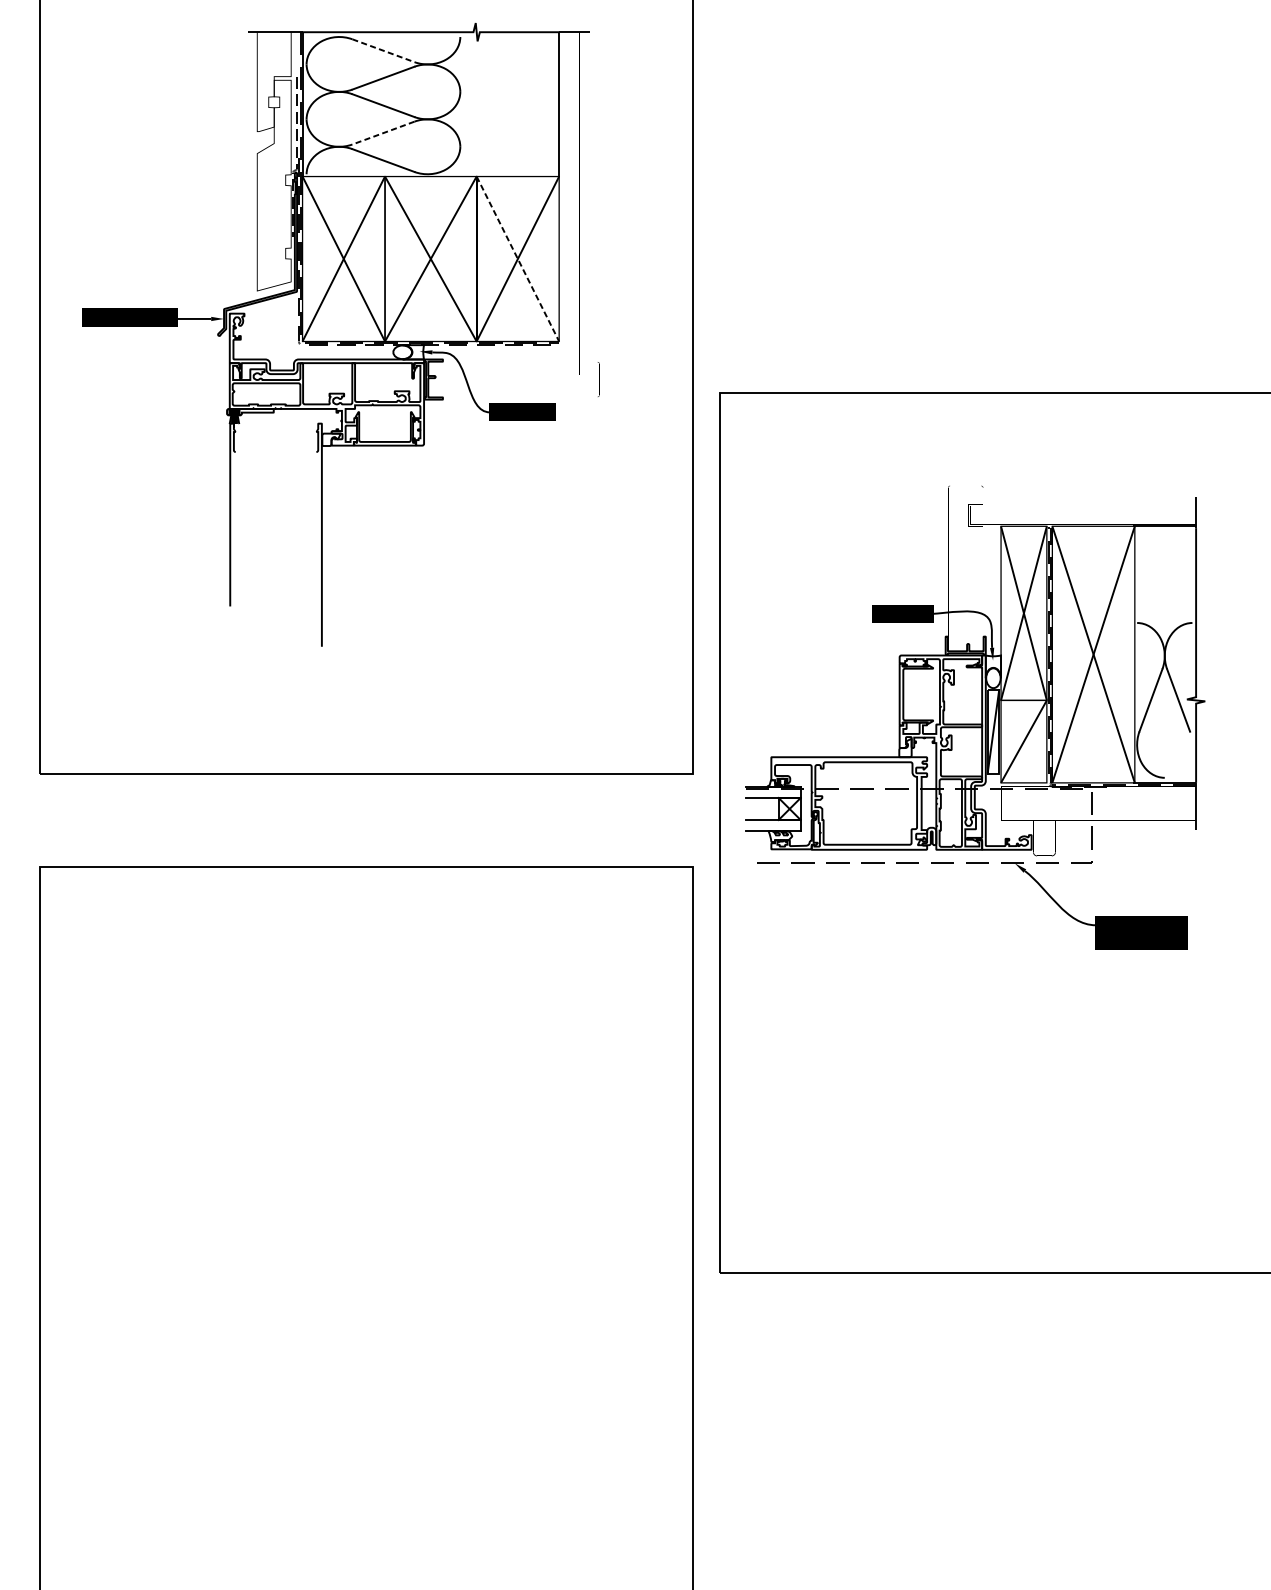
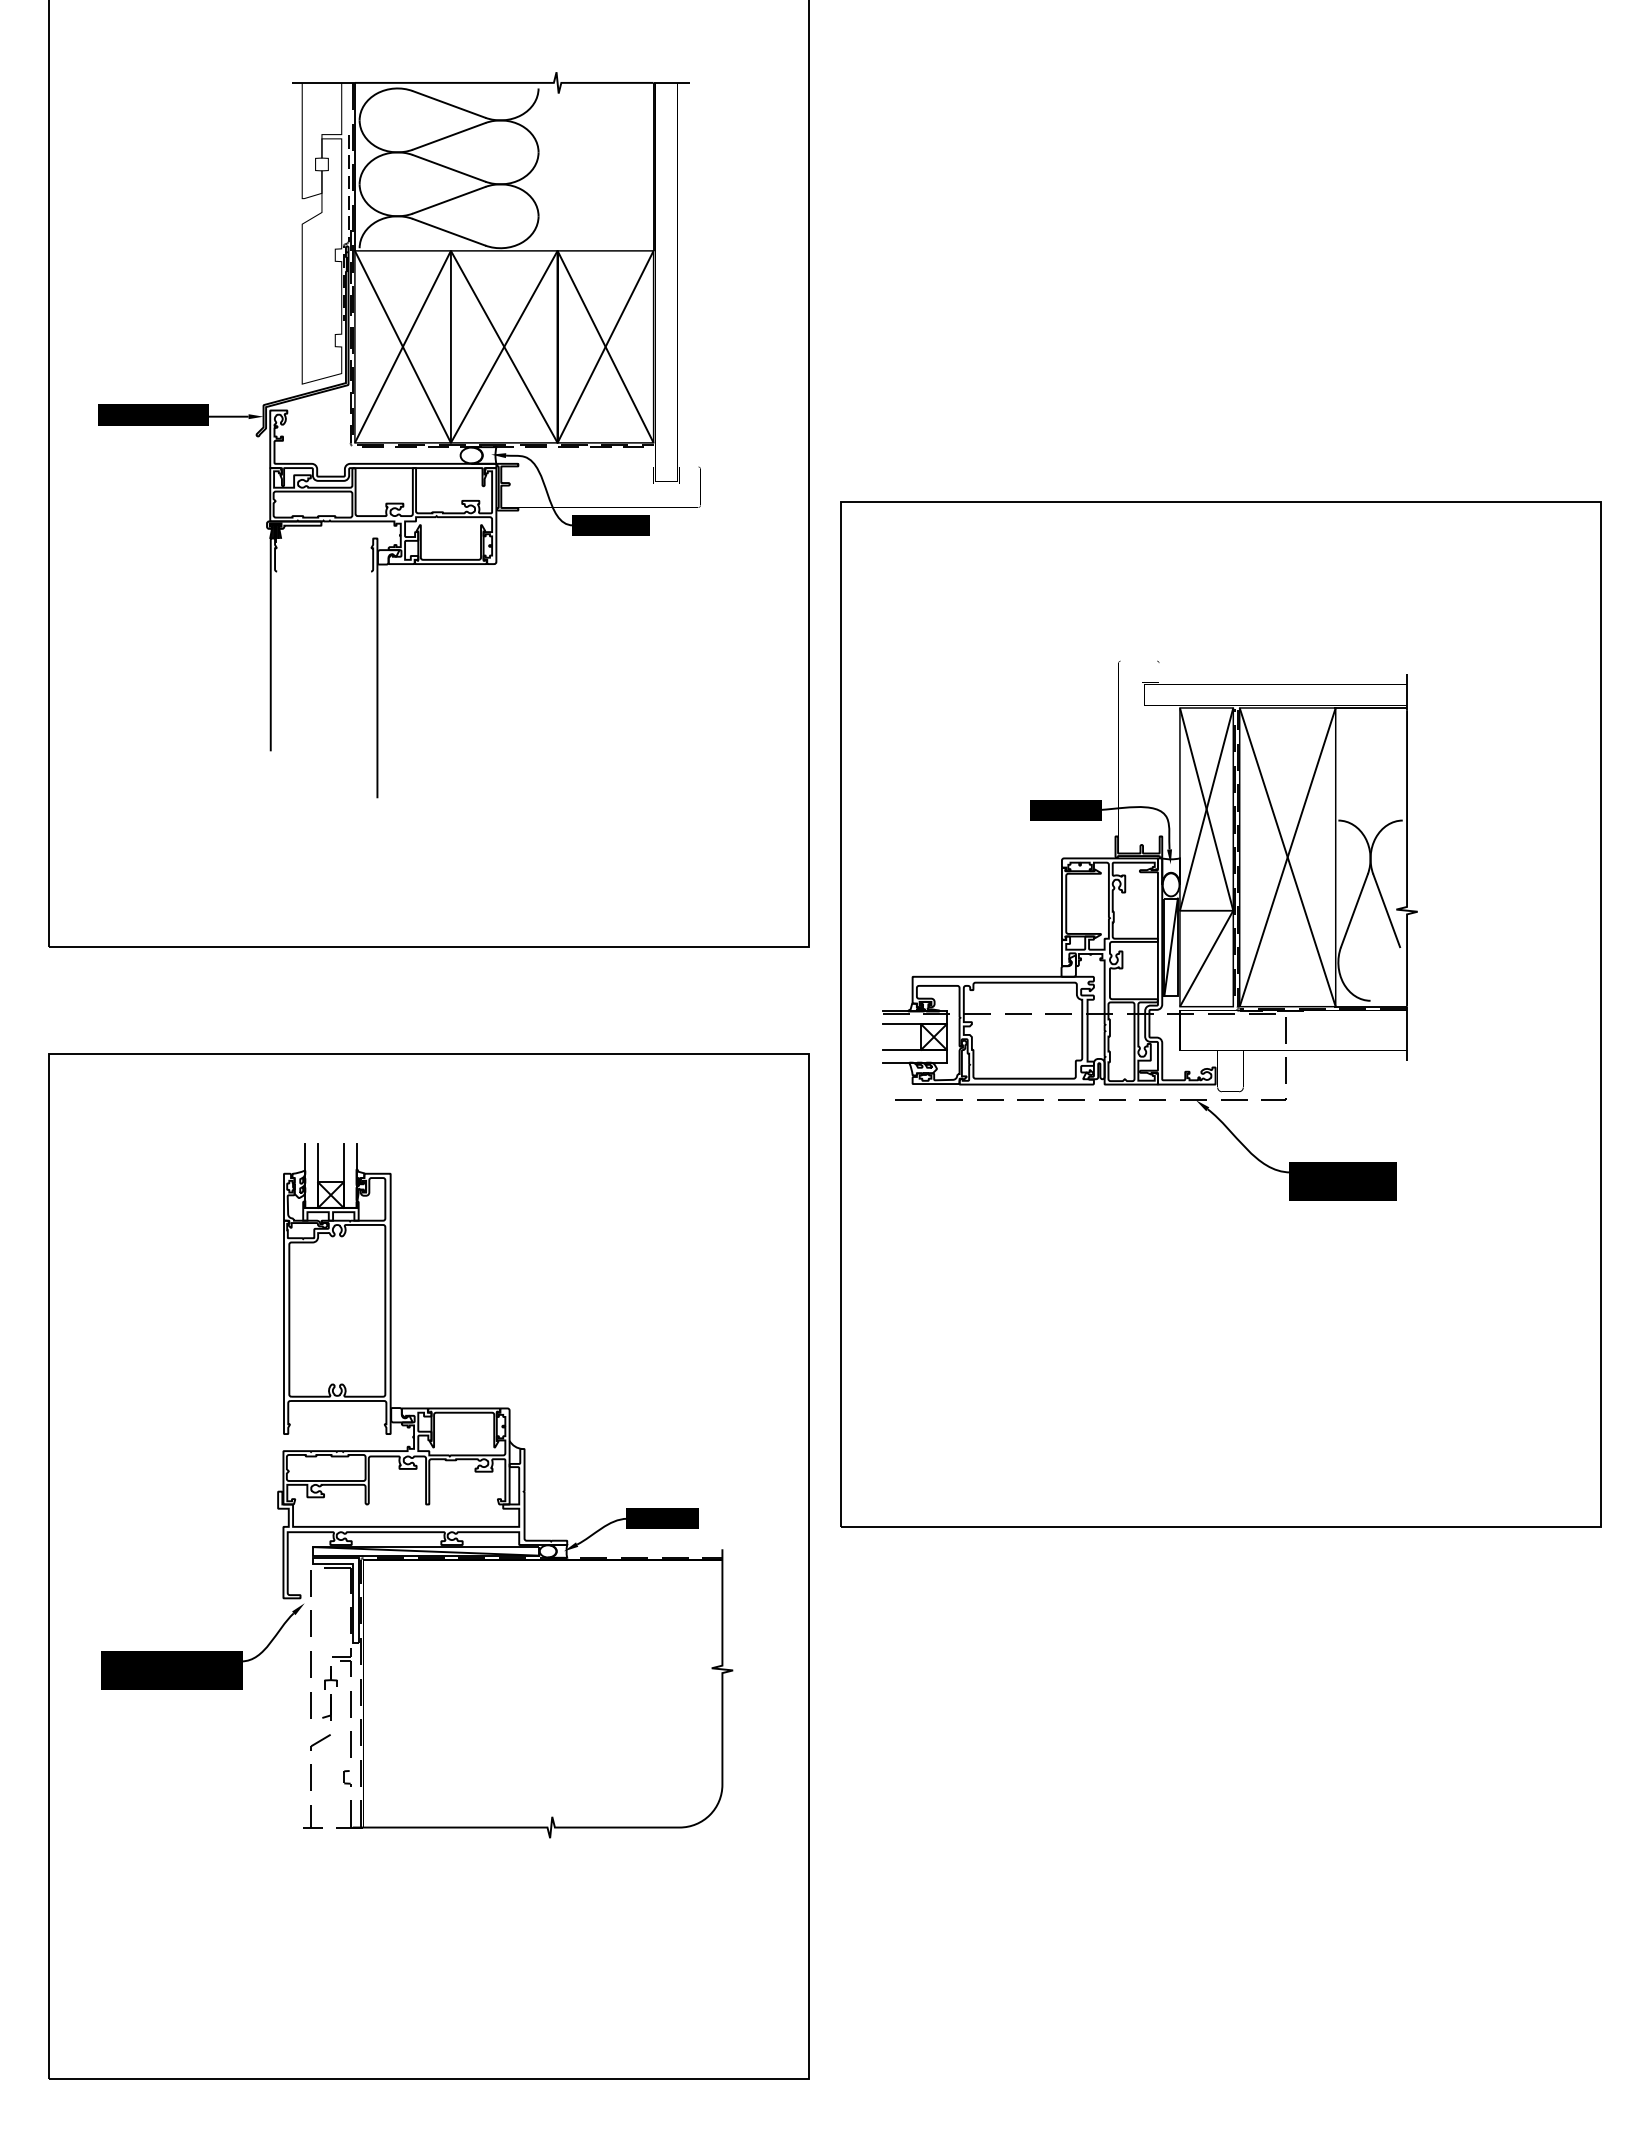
line: (383, 50) -> (449, 104), dashed -> solid
line: (383, 133) -> (449, 200), dashed -> solid
line: (517, 259) -> (605, 347), dashed -> solid
part: (974, 717) -> (1149, 930), moved
part: (356, 1241) -> (417, 1490), added

